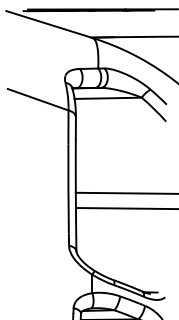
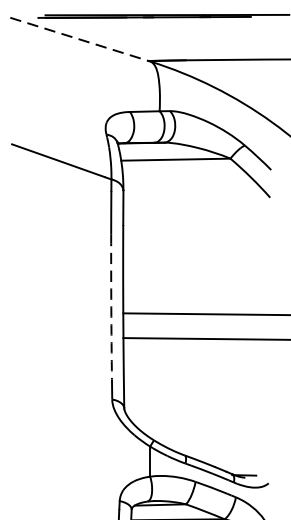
line: (49, 24) -> (80, 39), solid -> dashed
arc: (68, 188) -> (111, 306), solid -> dashed

